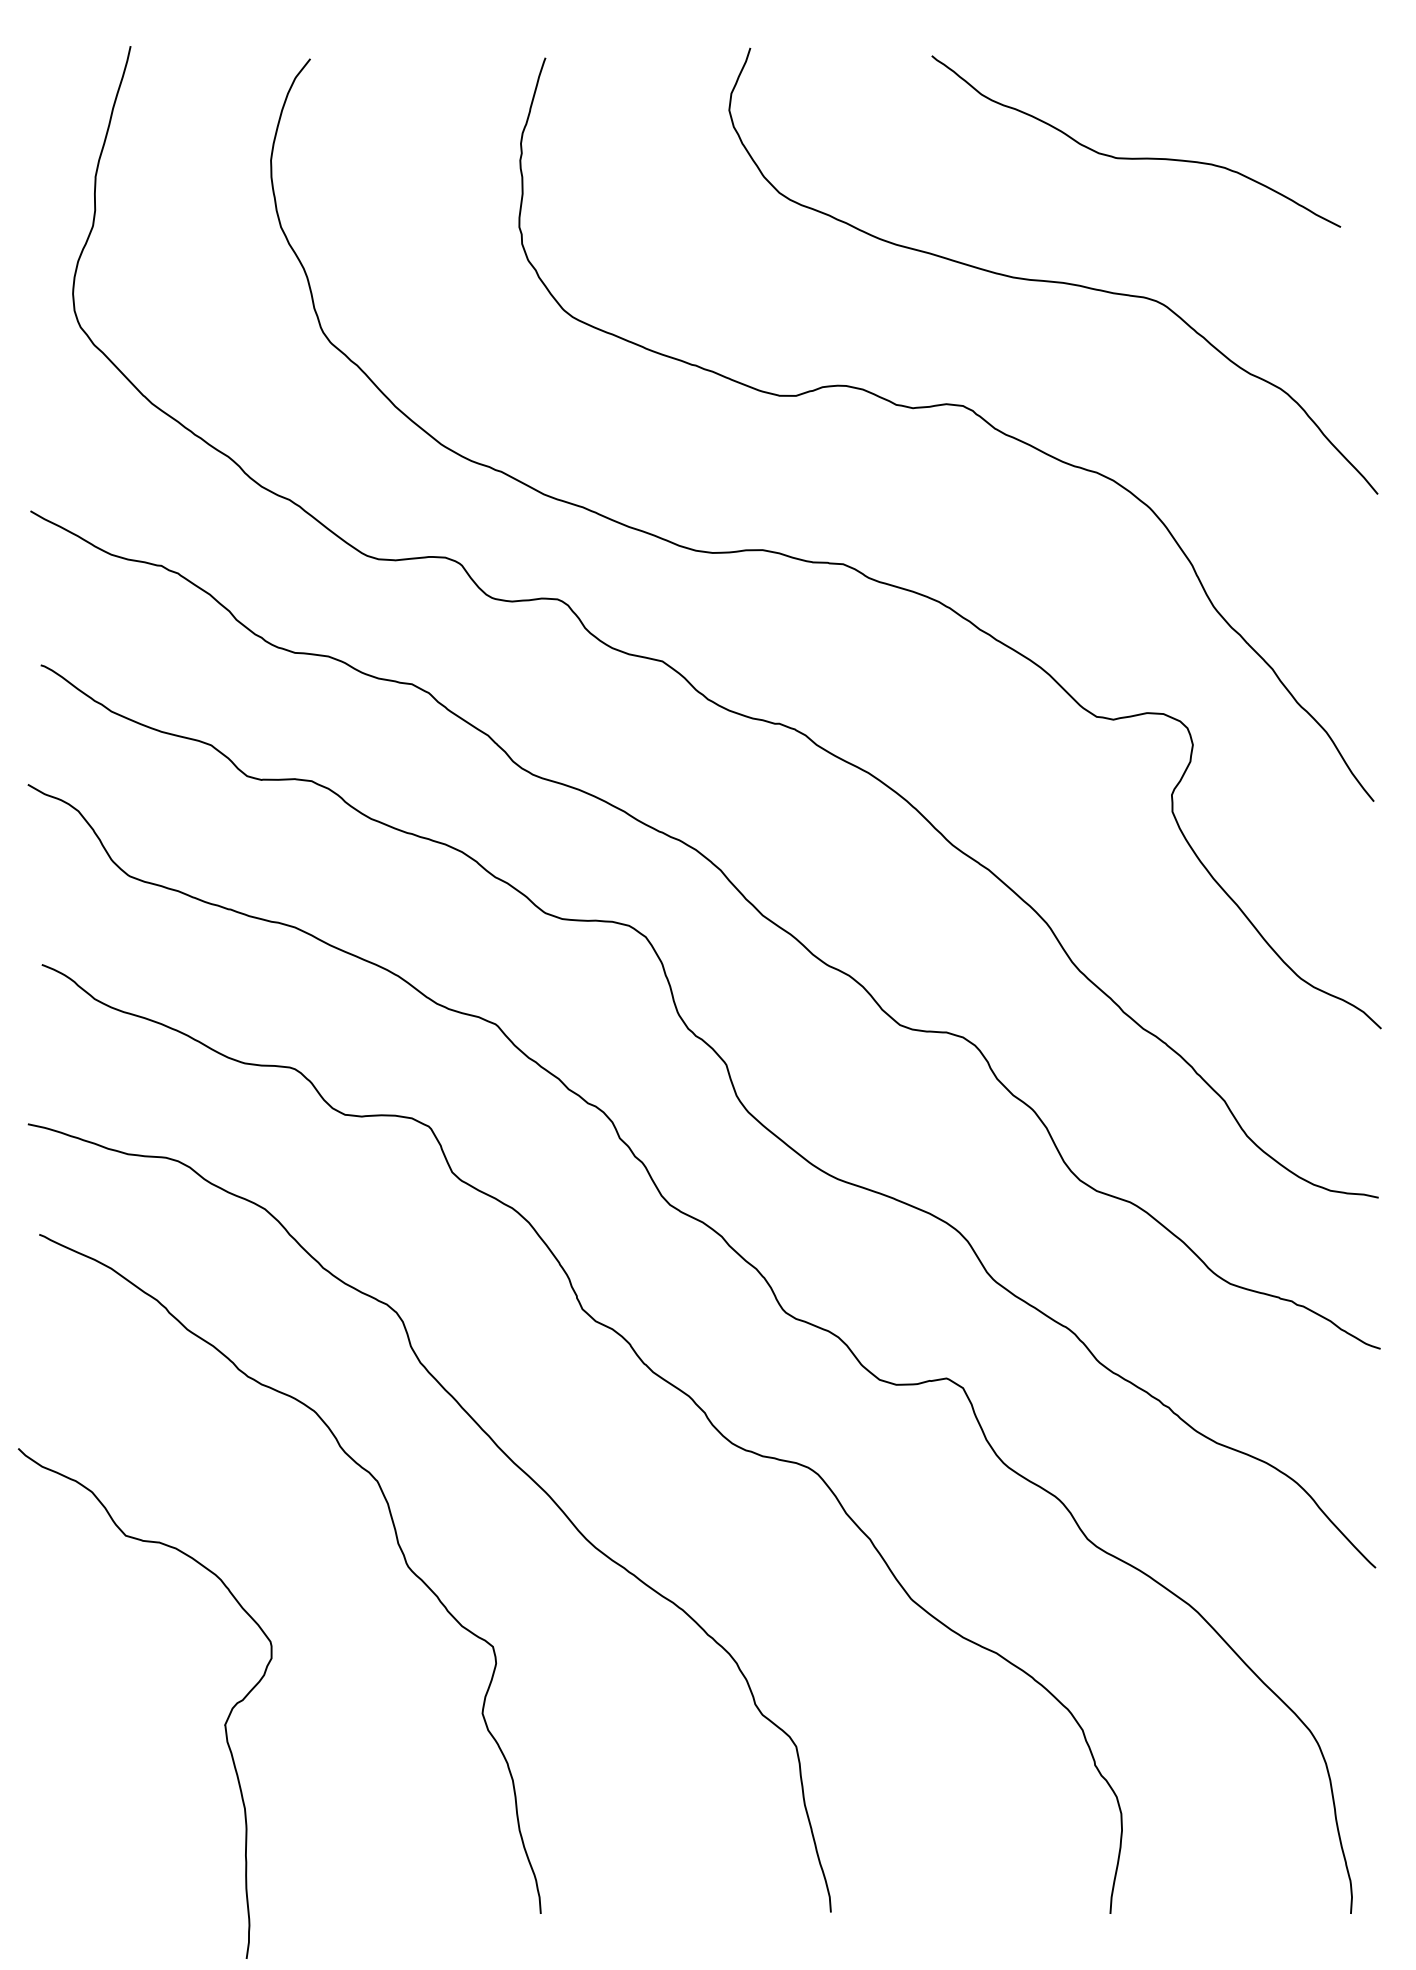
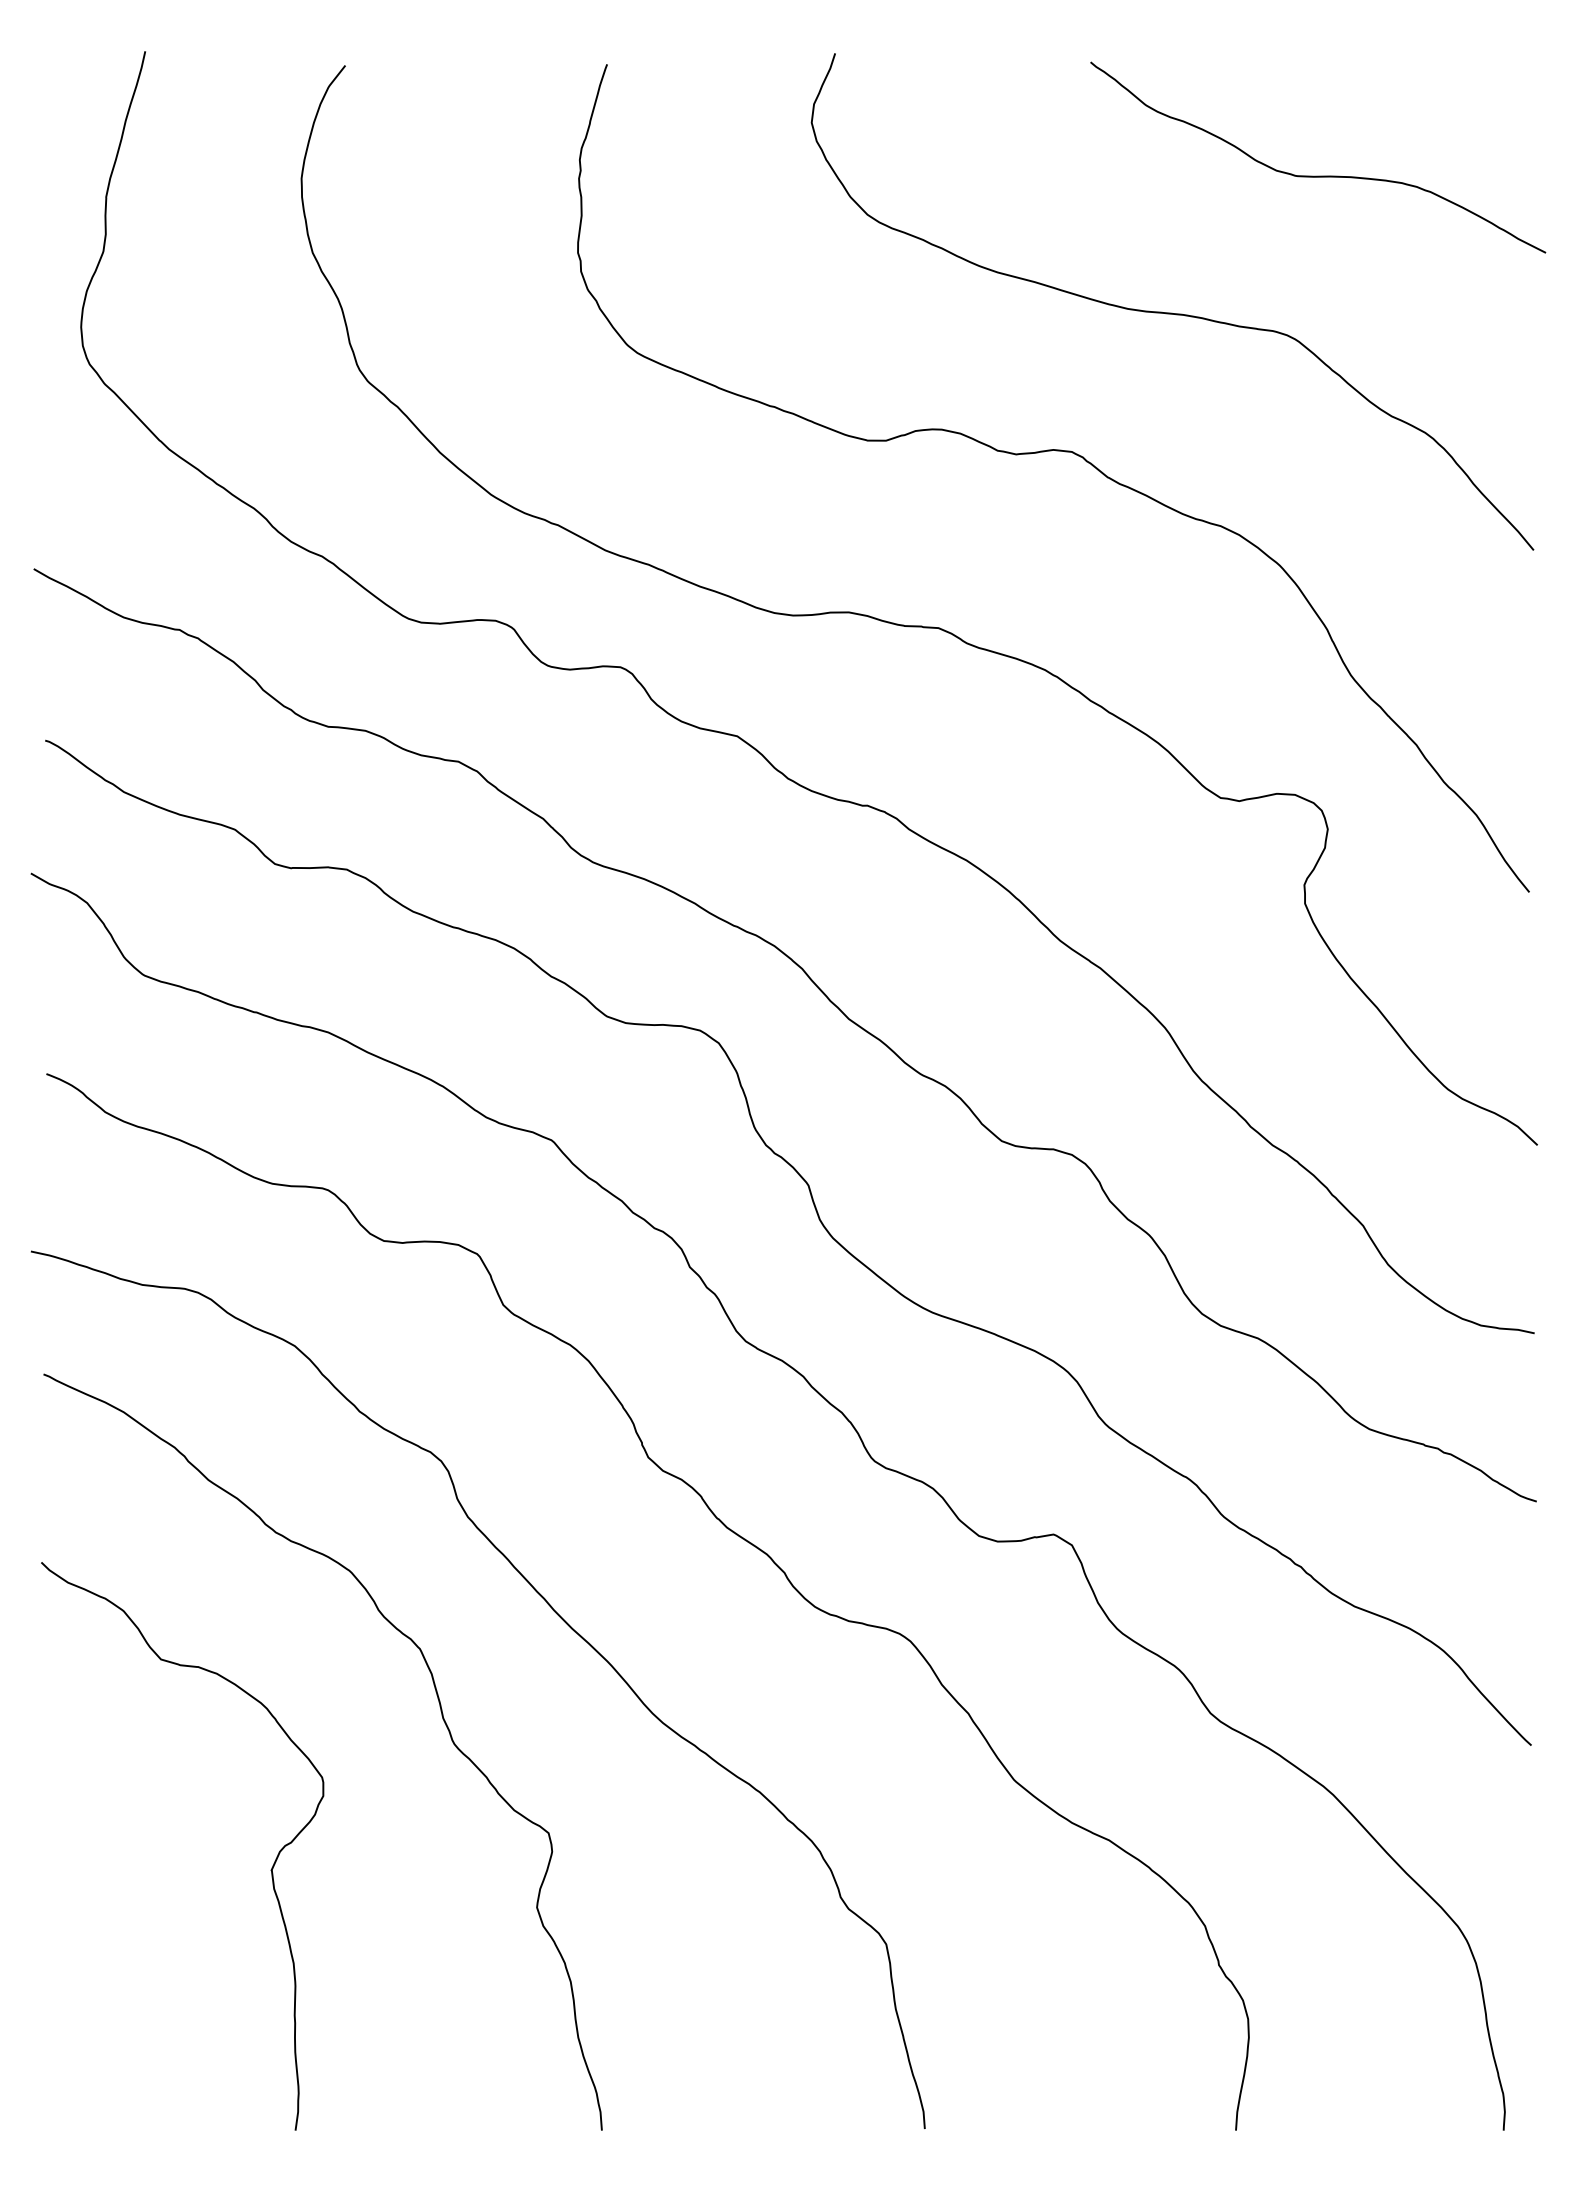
curve: (1136, 157) -> (1318, 175), moved
curve: (224, 1723) -> (270, 1868), moved

